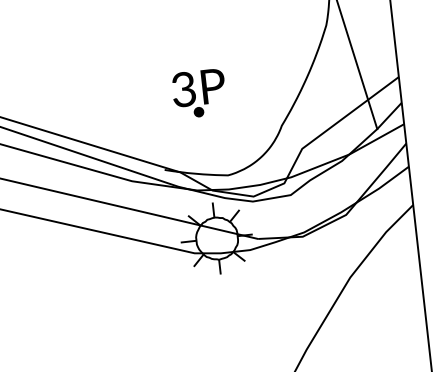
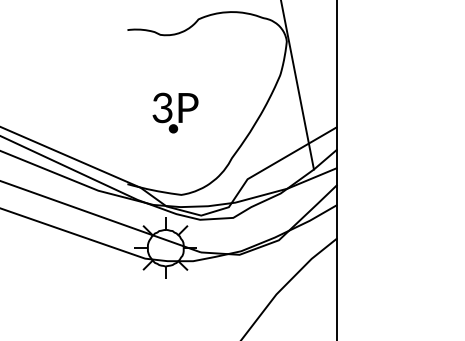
part: (199, 93) -> (175, 112), moved

